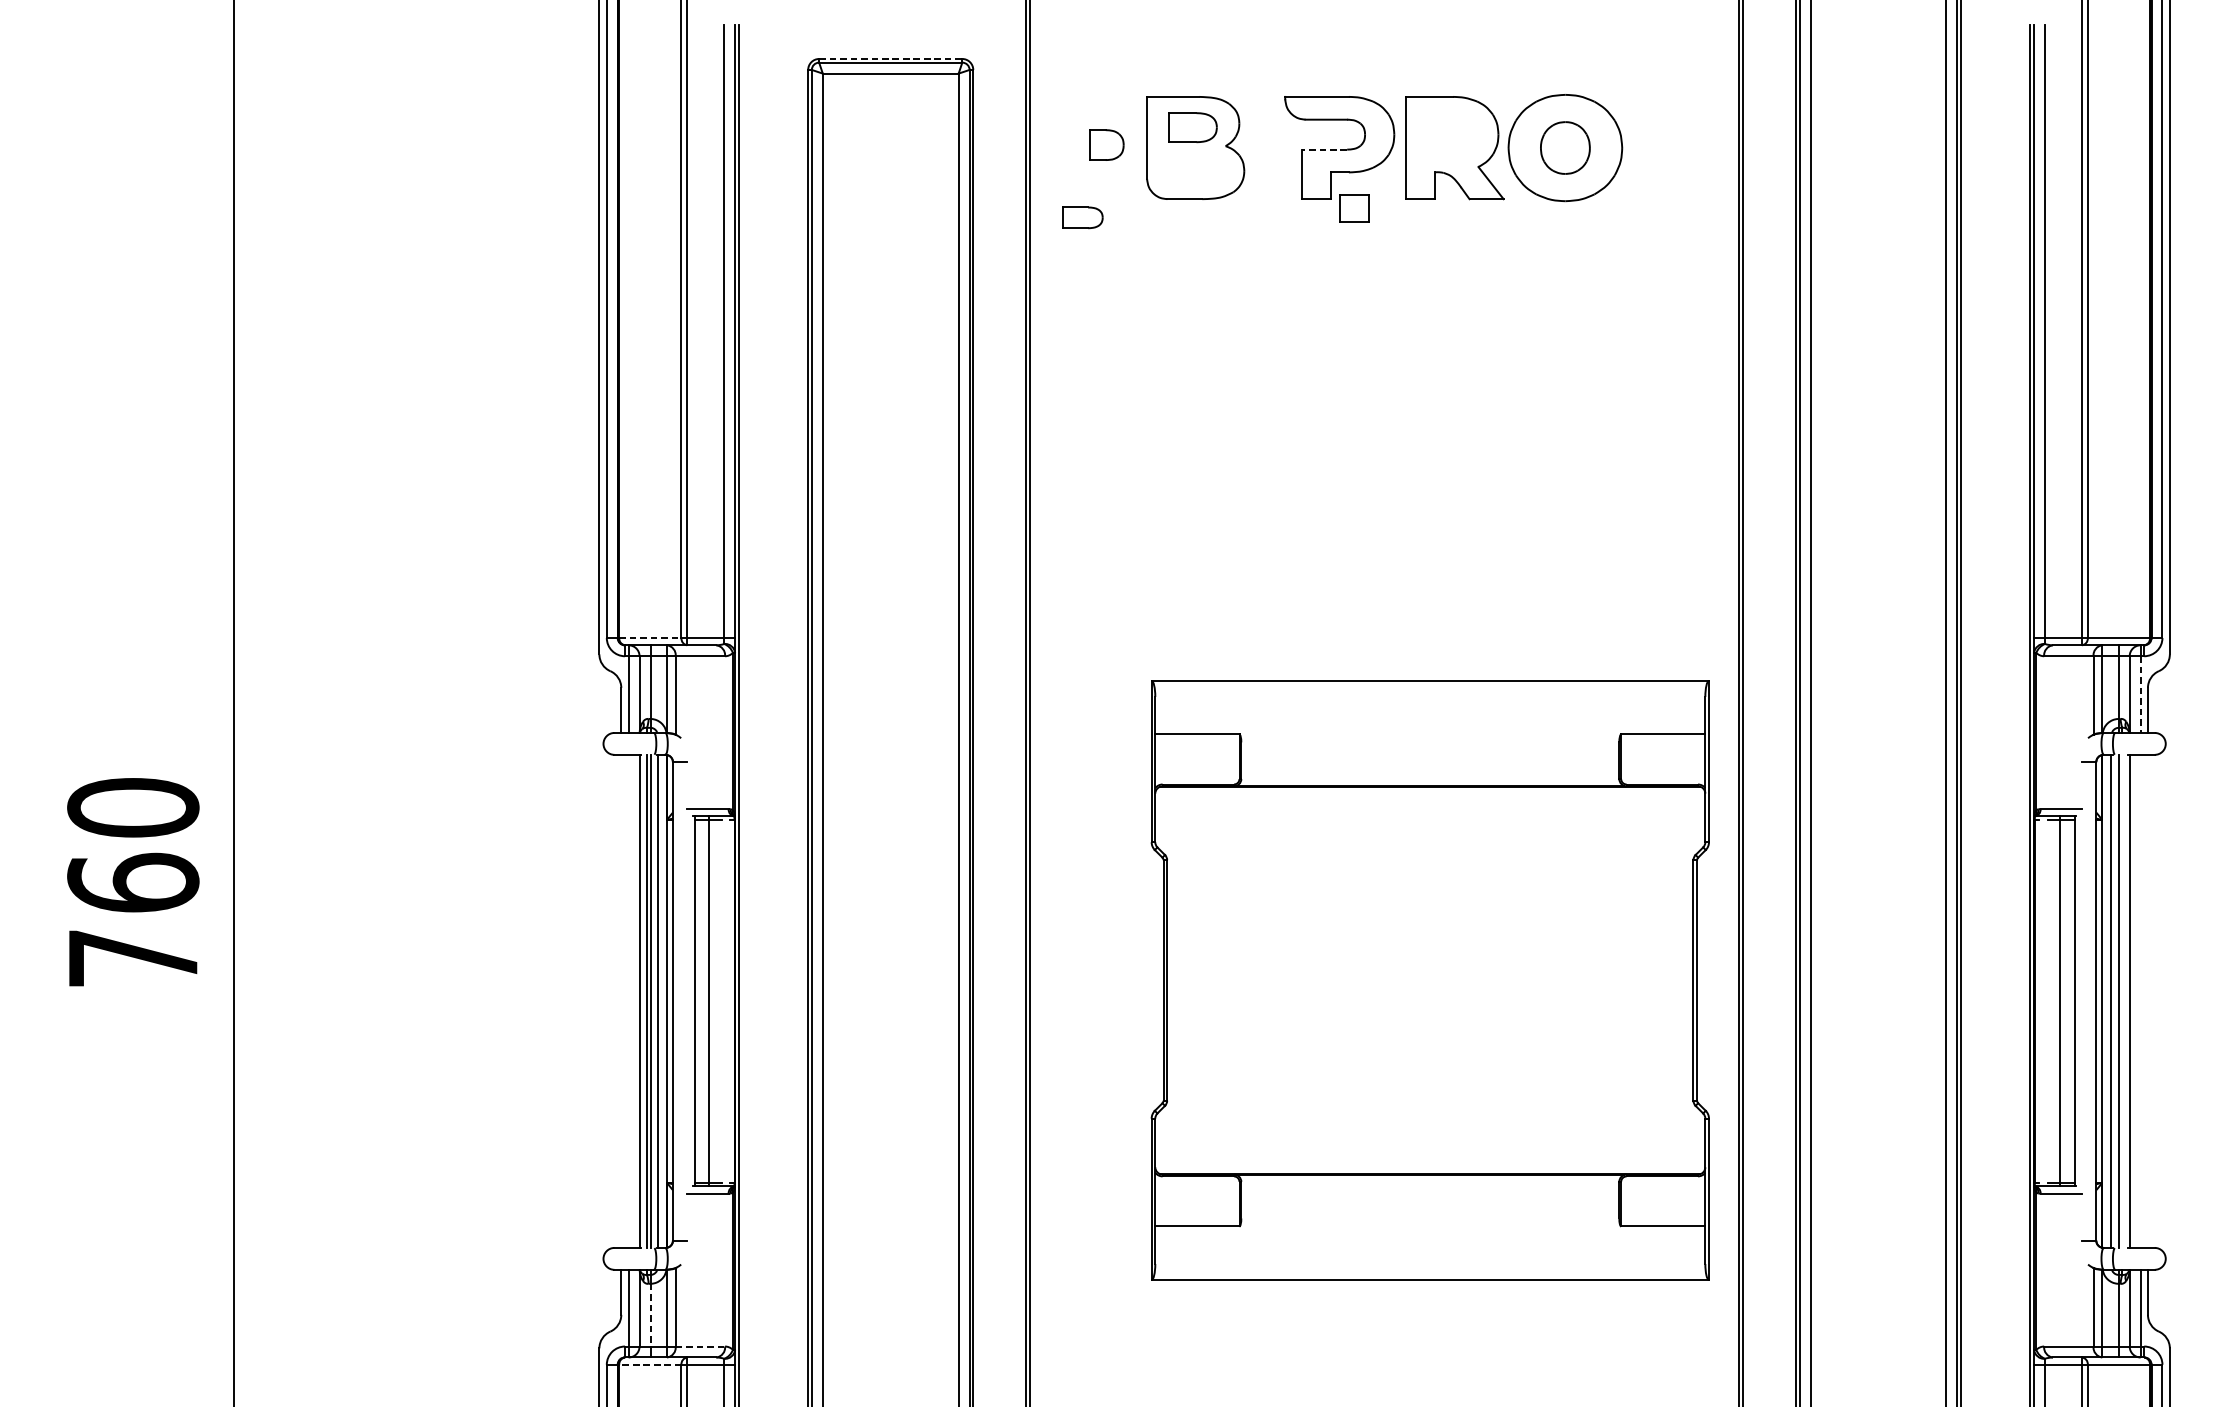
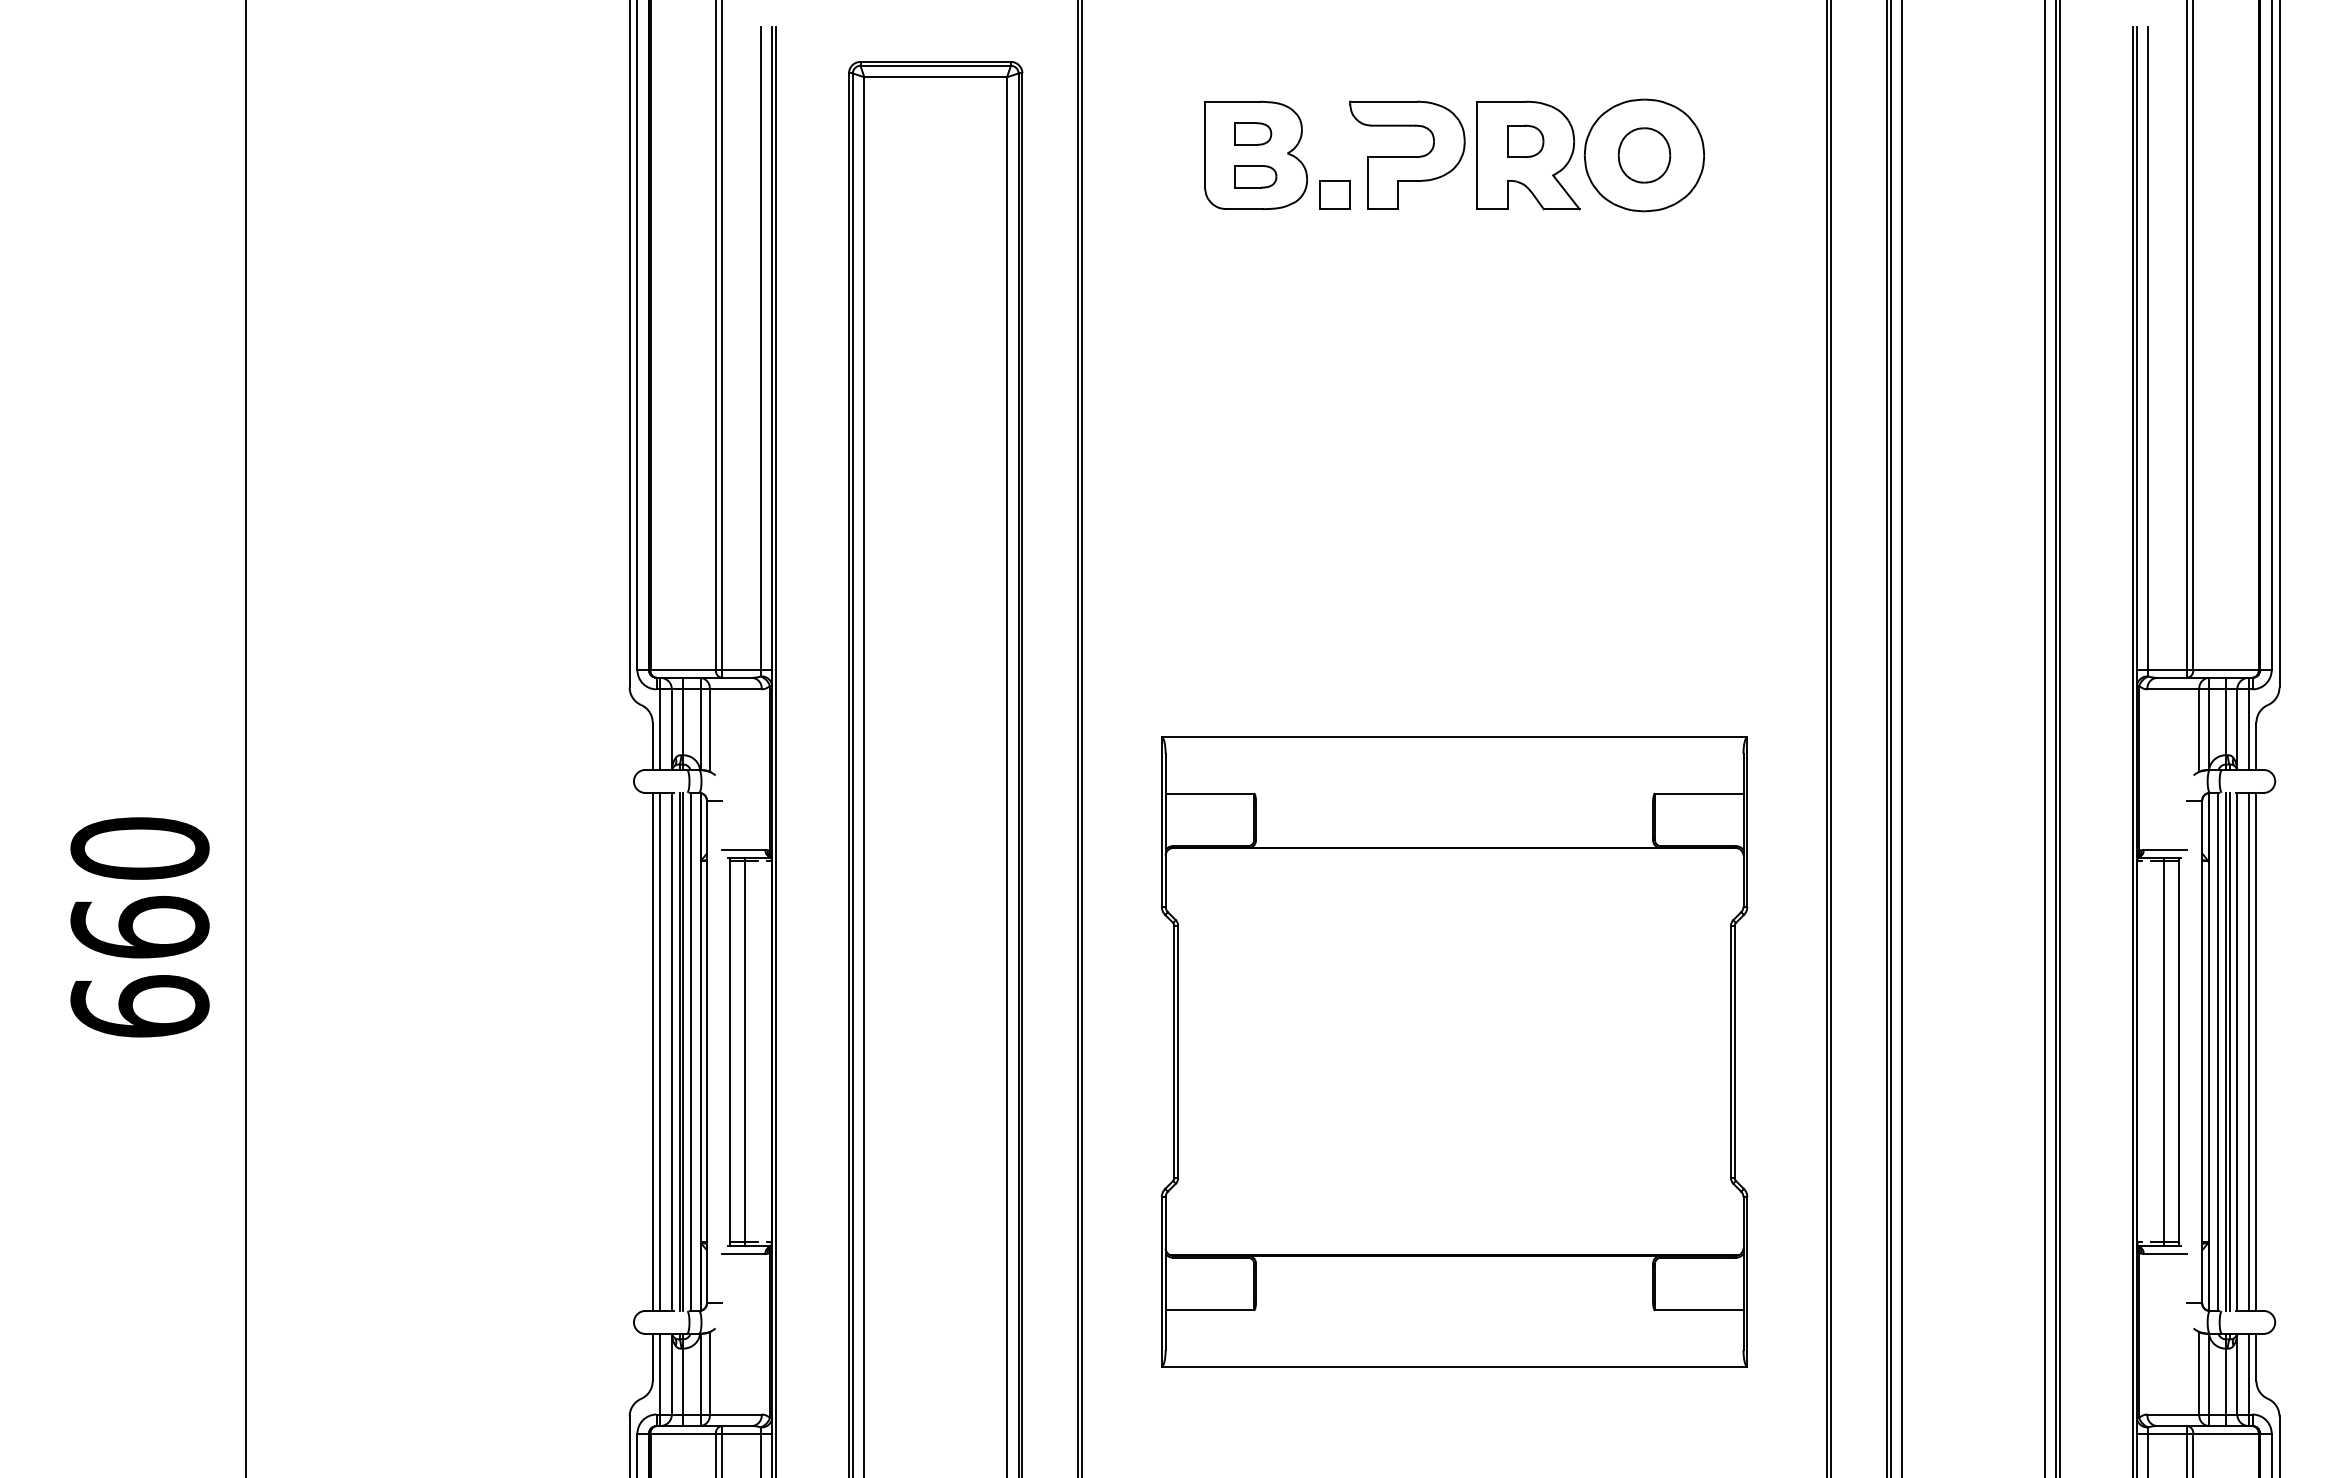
line: (891, 58) -> (936, 61), dashed -> solid
part: (1193, 127) -> (1253, 133), size x0.71
part: (1106, 144) -> (1525, 140), moved
line: (1324, 149) -> (1391, 157), dashed -> solid
part: (1354, 208) -> (1334, 194), moved
part: (1082, 217) -> (1255, 176), moved
line: (650, 638) -> (683, 670), dashed -> solid
line: (2140, 695) -> (2248, 730), dashed -> solid
text: (132, 958) -> (139, 1006), 760 -> 660
part: (1430, 980) -> (1454, 1051), moved
line: (621, 1000) -> (652, 1051), added
line: (628, 1000) -> (660, 1051), added
line: (2122, 1000) -> (2229, 1051), added
line: (2140, 1000) -> (2248, 1051), added
line: (2147, 1000) -> (2256, 1051), added
line: (650, 1315) -> (683, 1381), dashed -> solid
line: (700, 1346) -> (735, 1414), dashed -> solid
line: (650, 1364) -> (683, 1433), dashed -> solid

